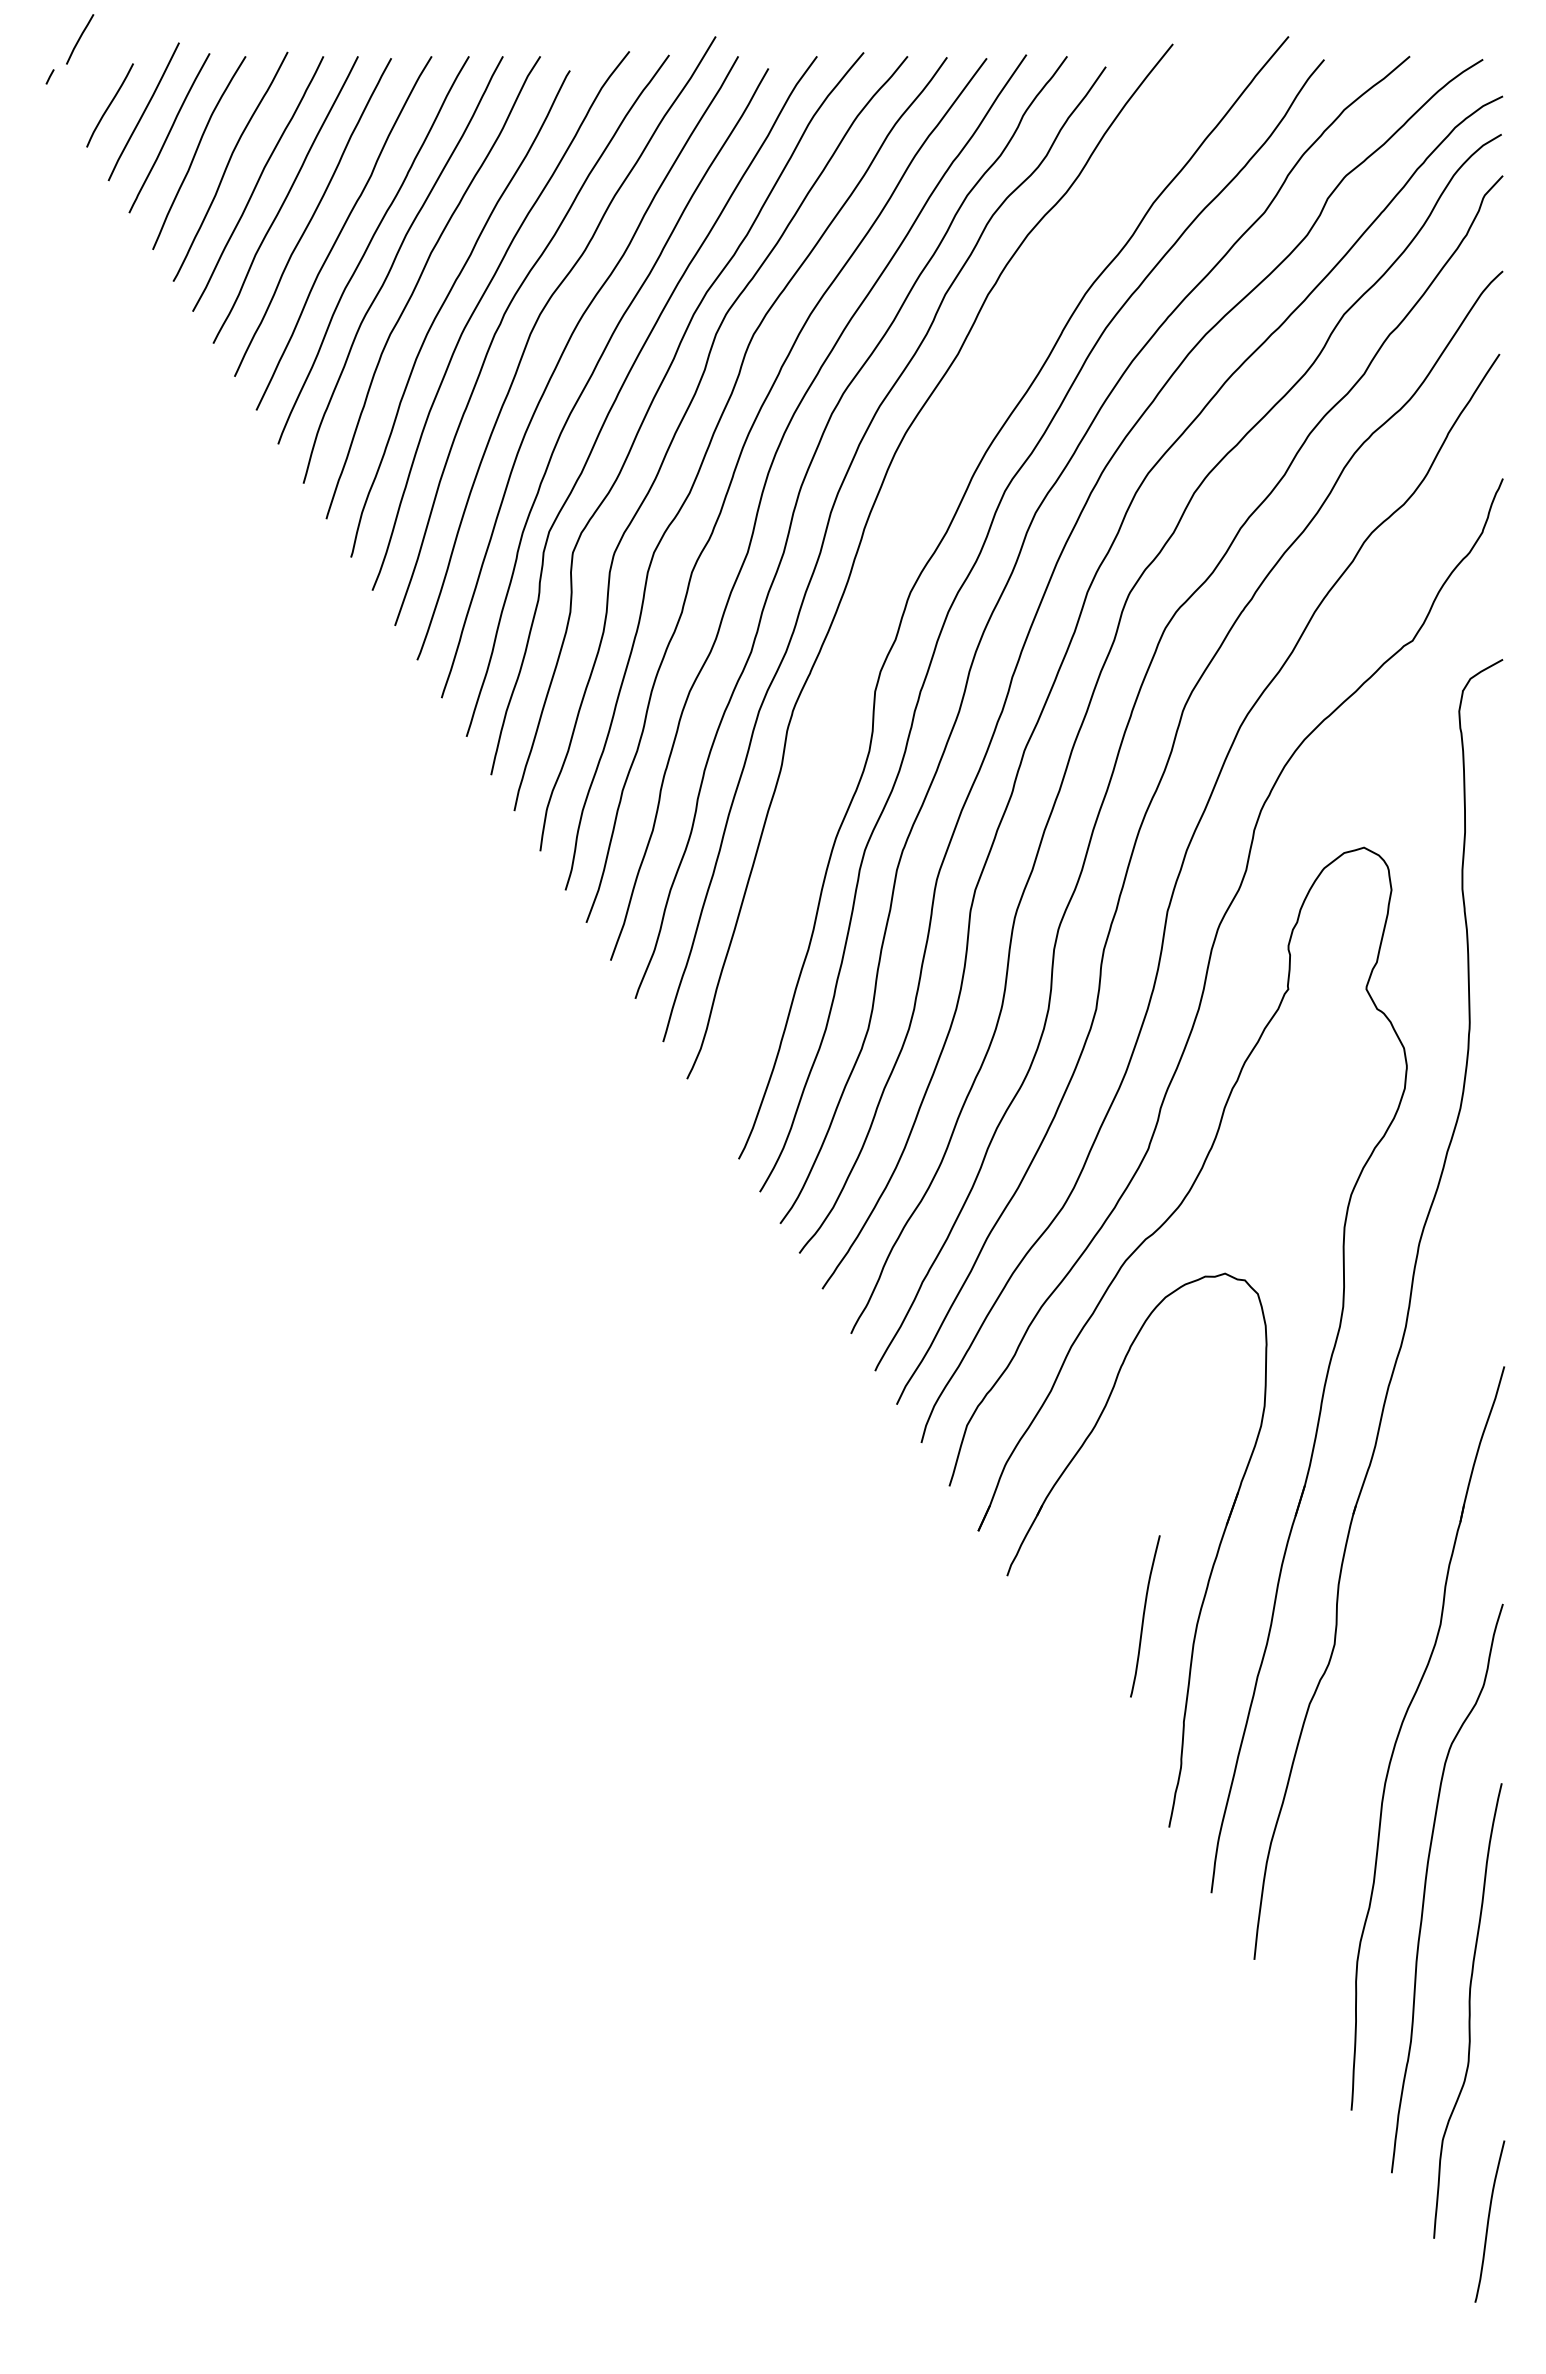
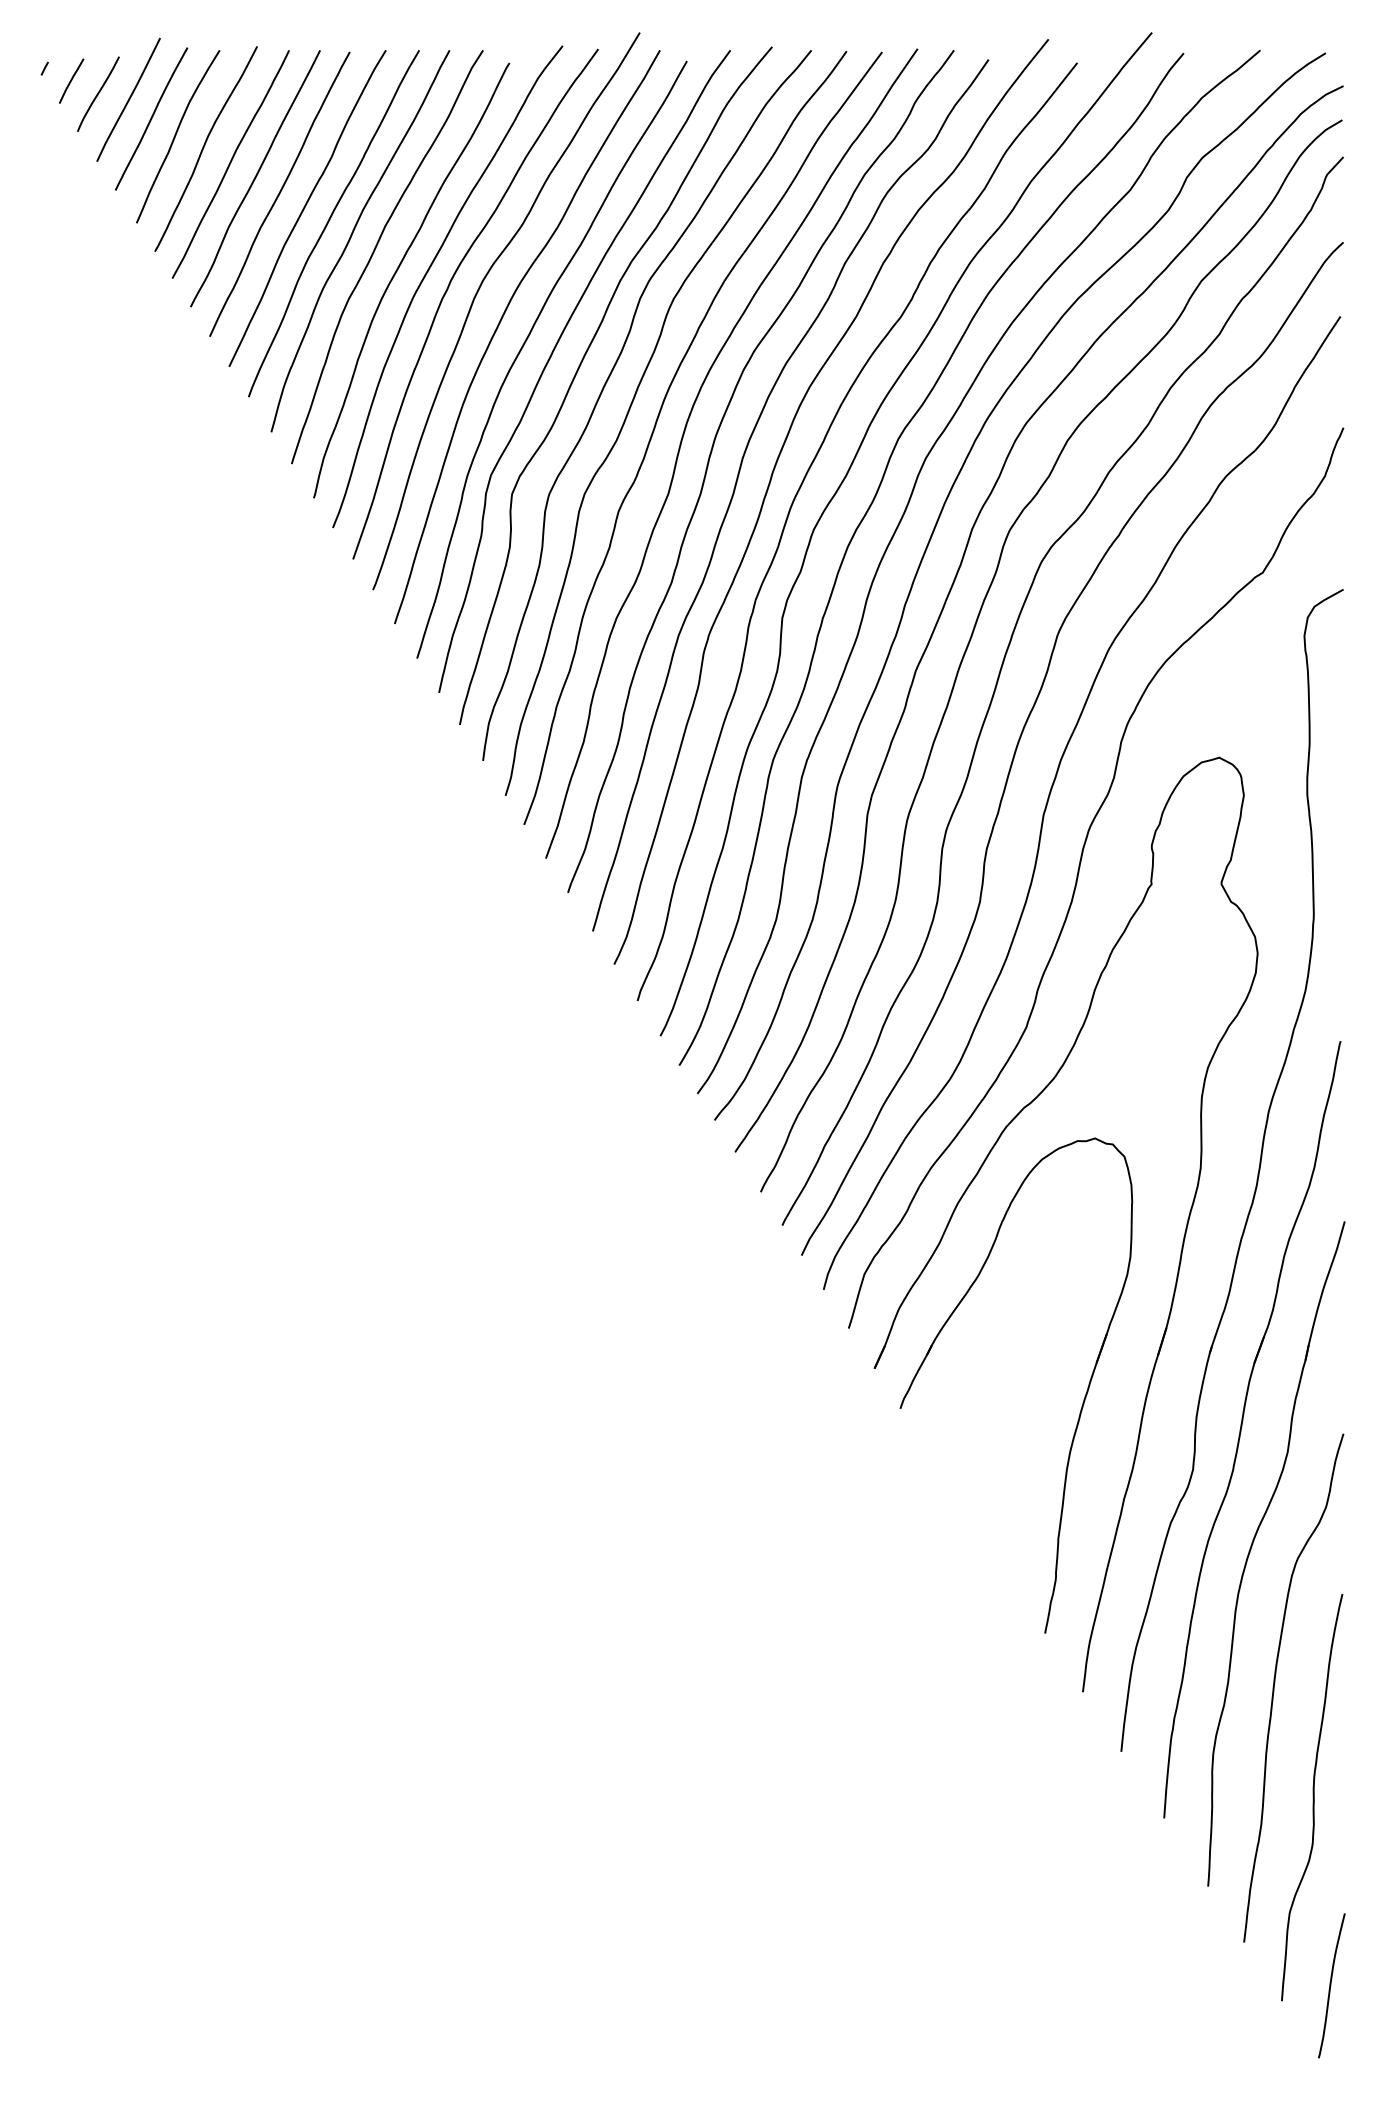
curve: (79, 38) -> (71, 80), moved
curve: (887, 564) -> (793, 504), added
part: (1389, 1595) -> (1242, 1426), added
curve: (1144, 1616) -> (1023, 1444), removed

